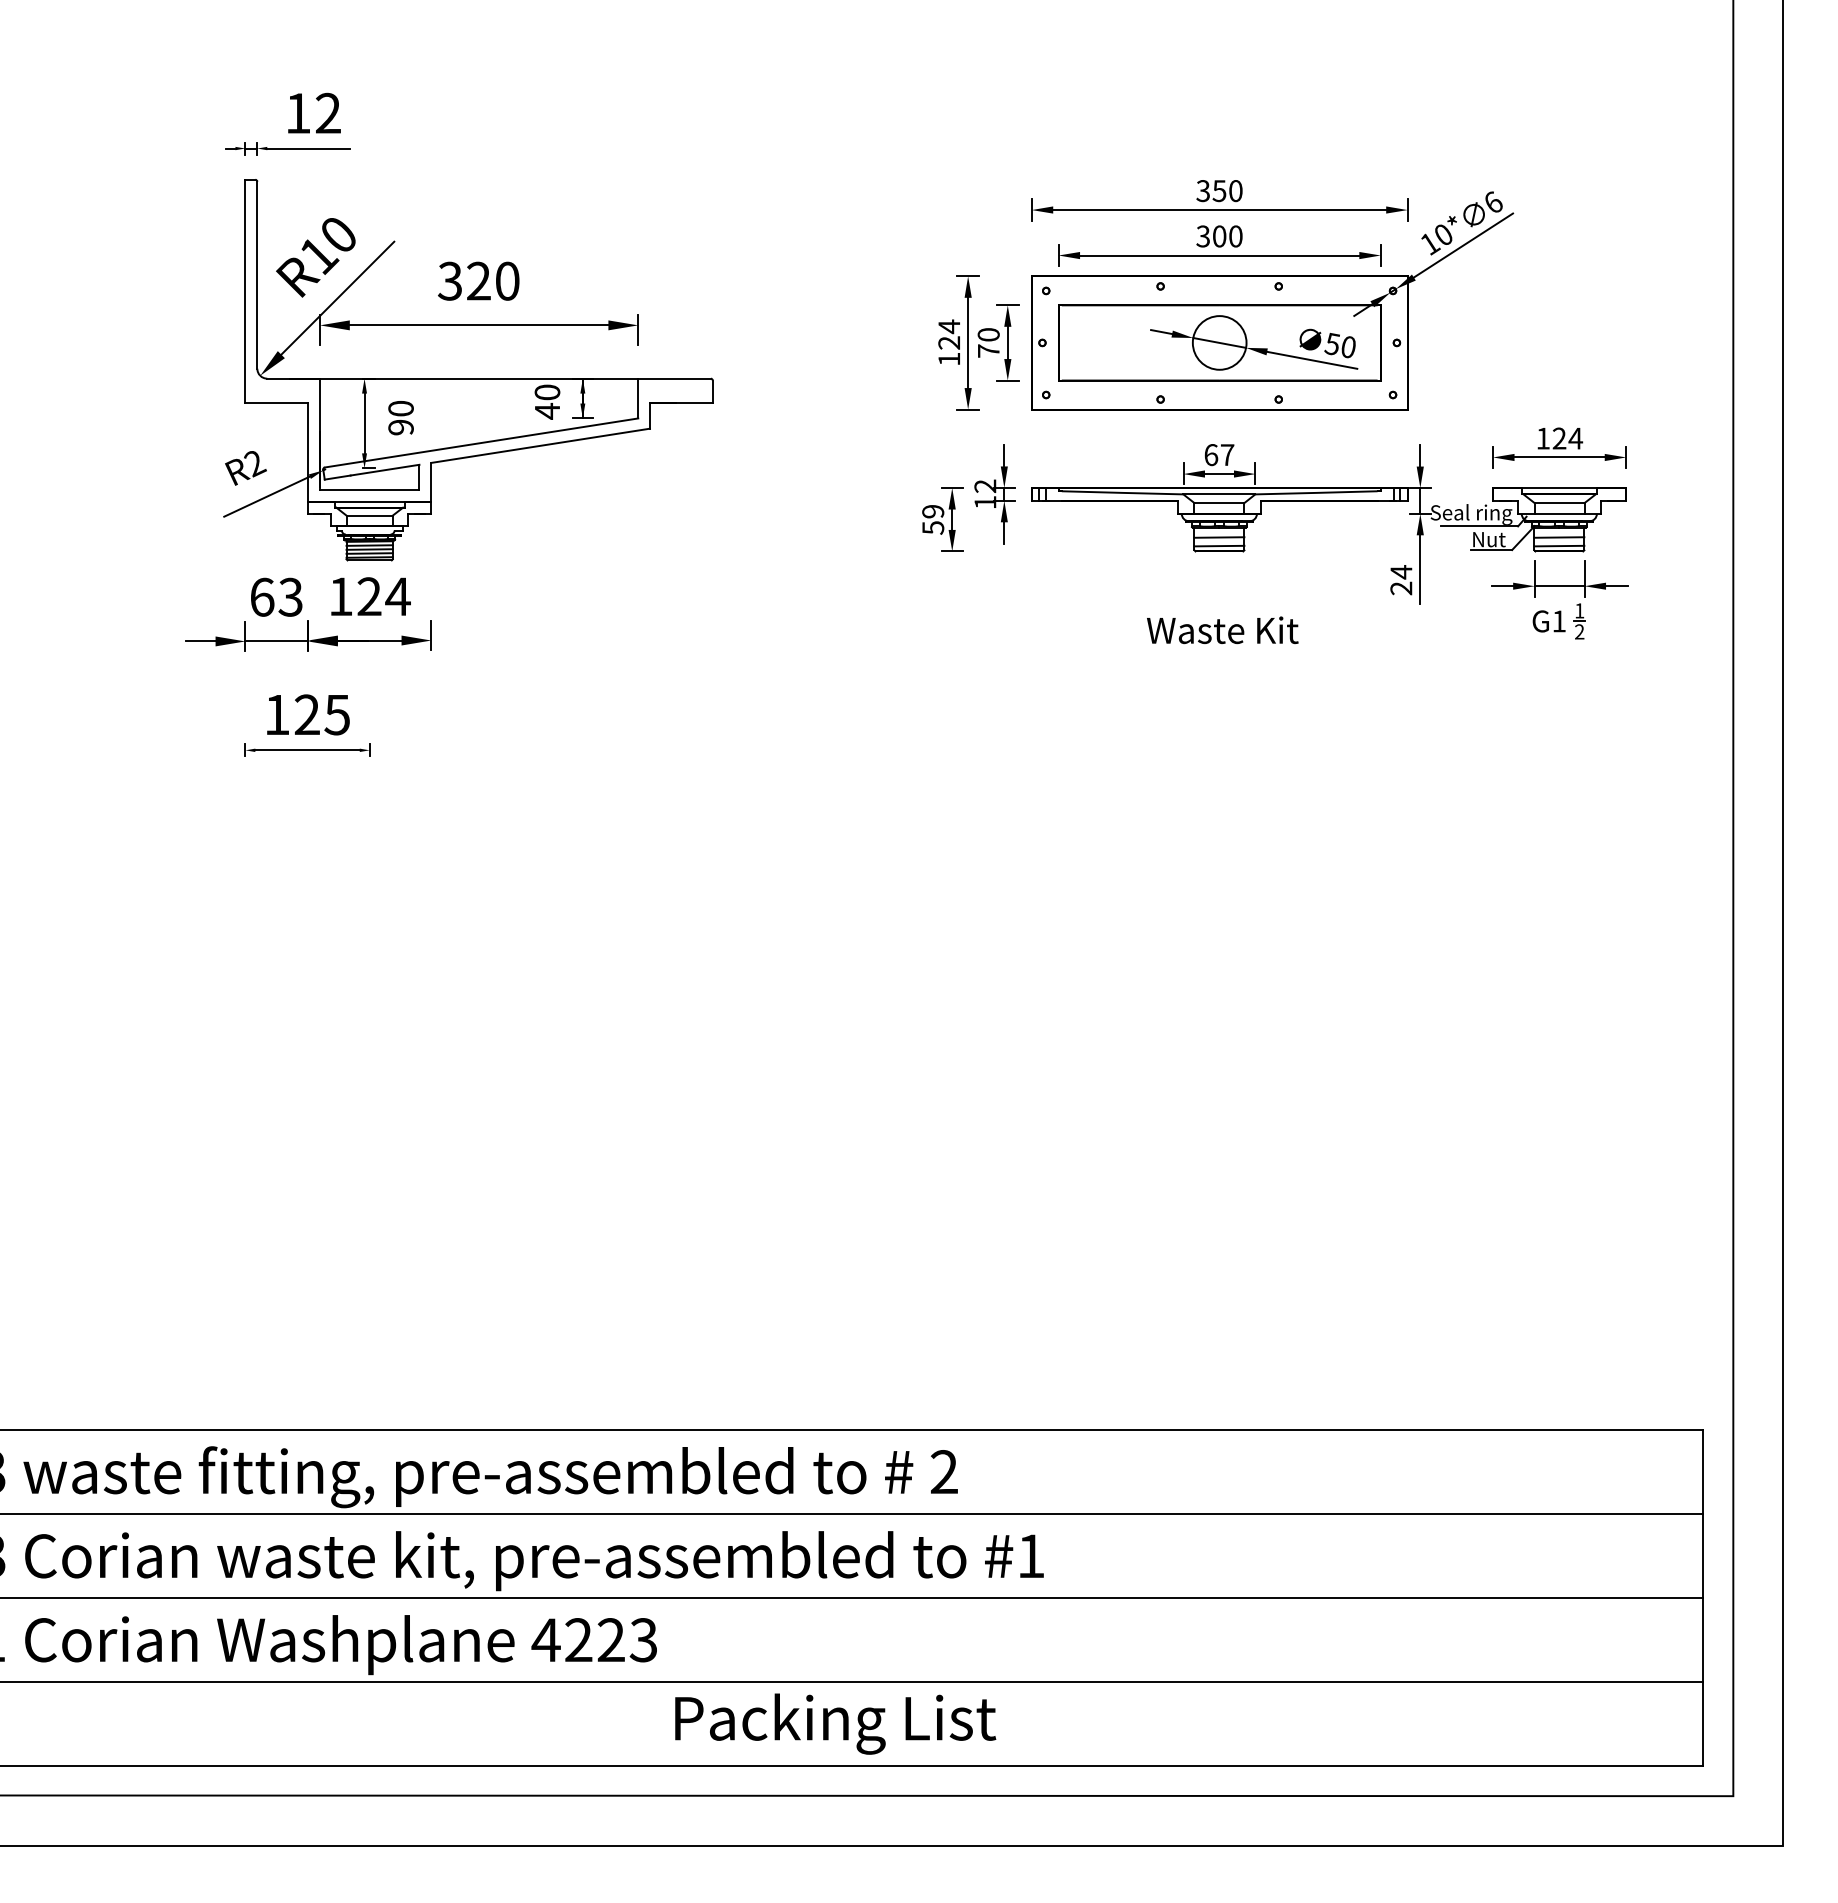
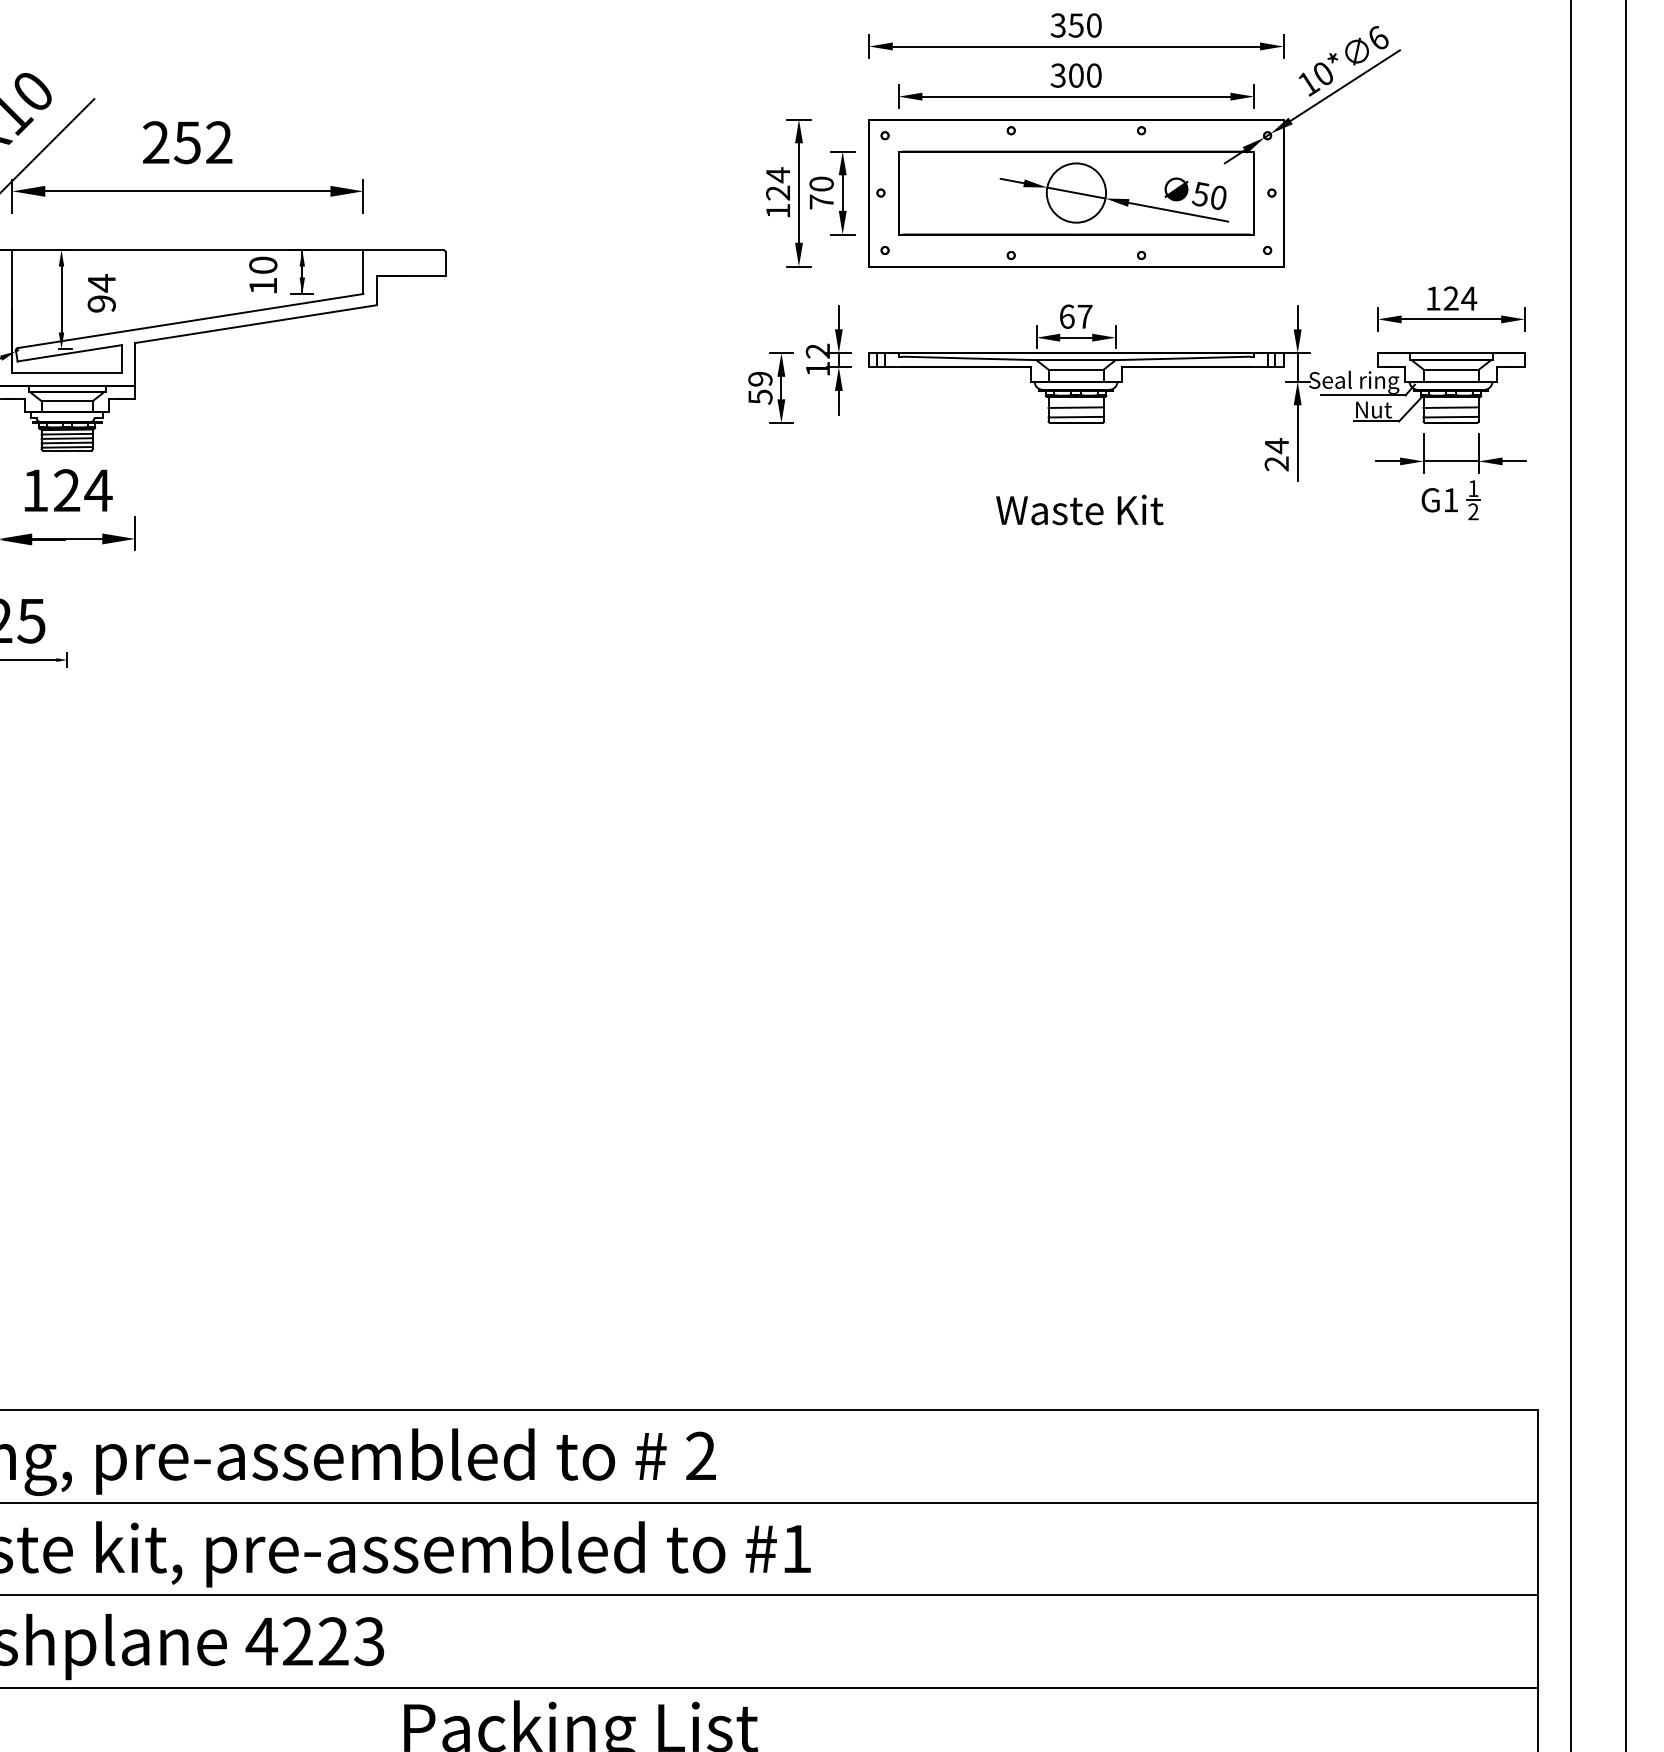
text: (478, 280) -> (187, 141), 320 -> 252
text: (400, 408) -> (101, 283), 90 -> 94
text: (547, 410) -> (263, 285), 40 -> 10
part: (1275, 412) -> (1137, 269), moved

